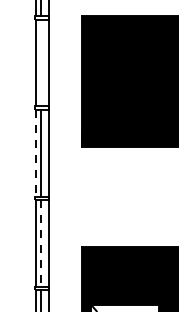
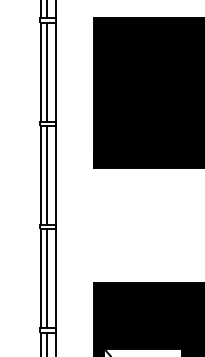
line: (41, 63) -> (47, 72), added
line: (35, 153) -> (40, 175), dashed -> solid
line: (41, 244) -> (47, 279), dashed -> solid

